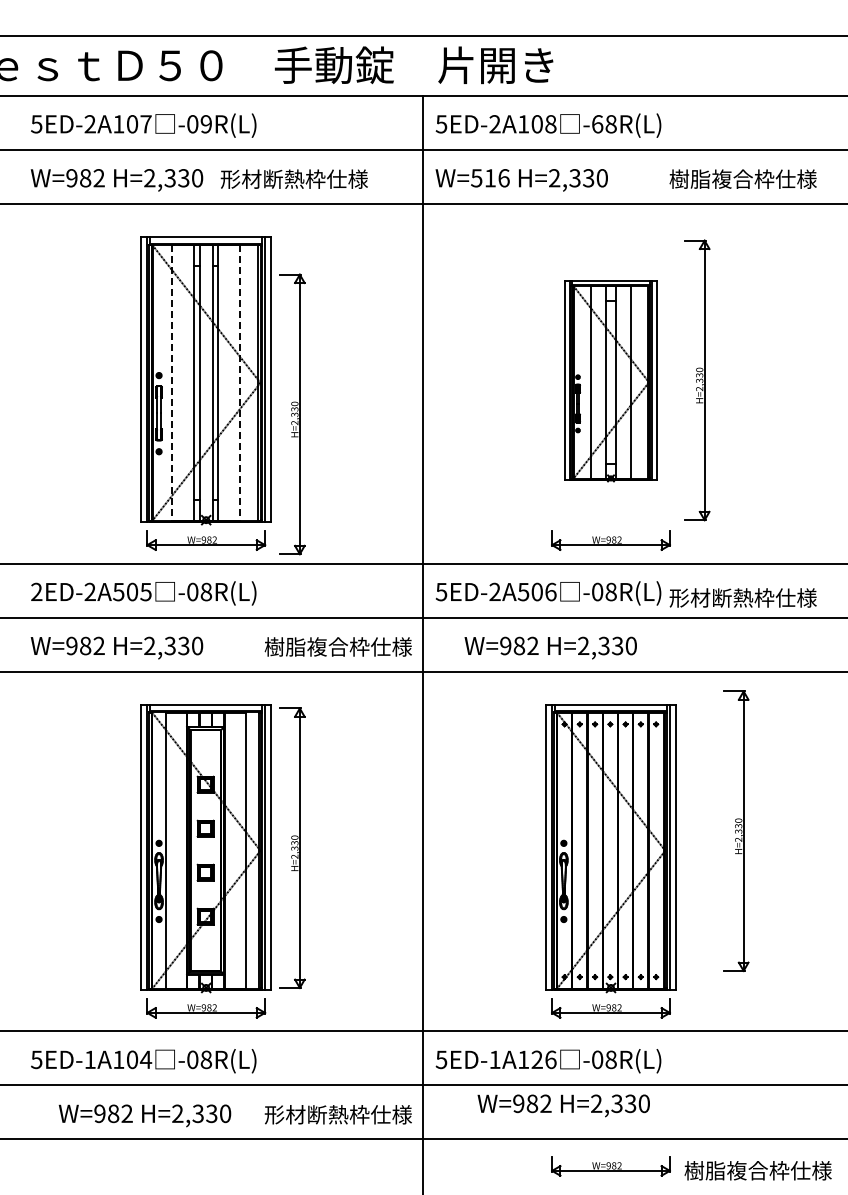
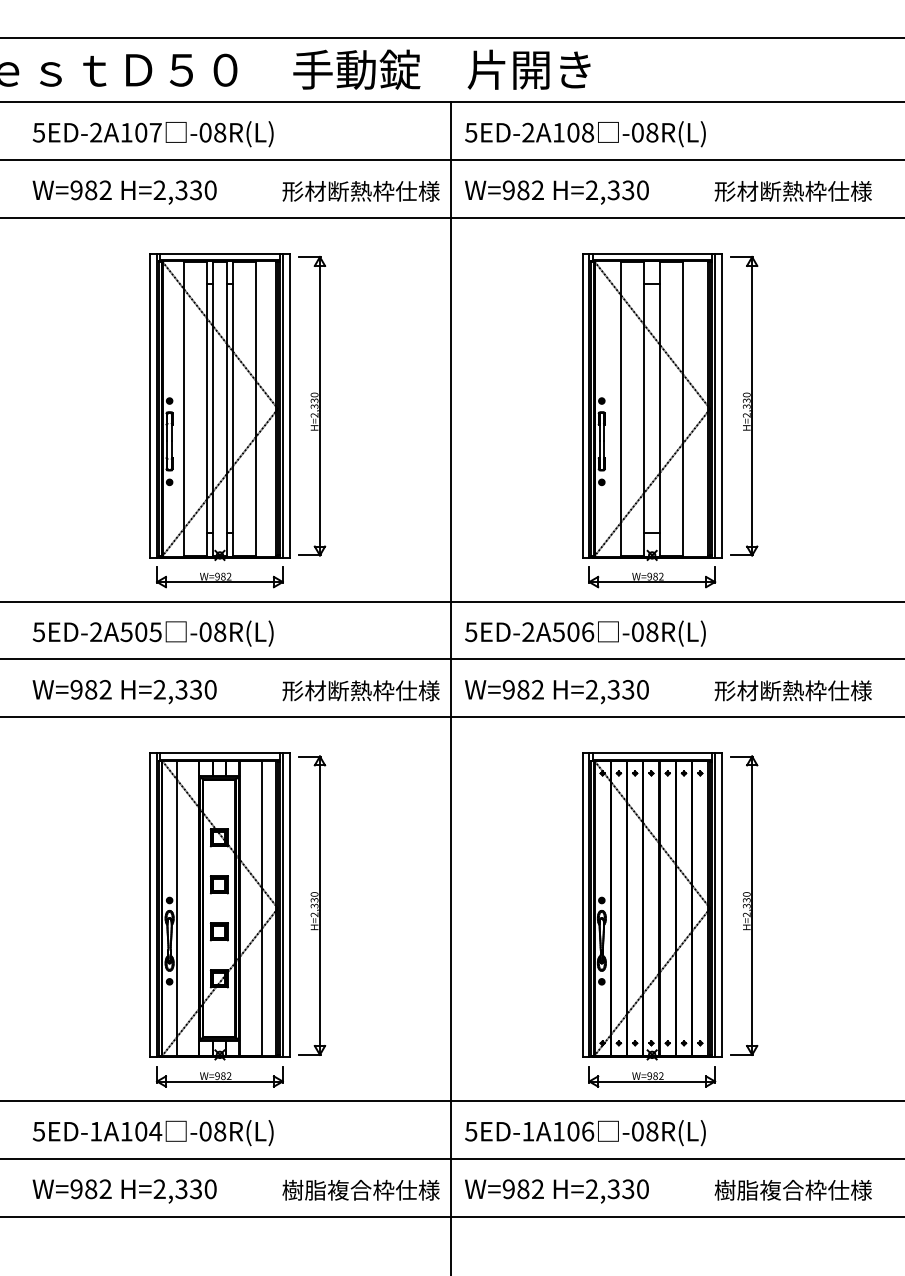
text: (206, 124) -> (220, 132), -09R(L) -> -08R(L)
text: (597, 124) -> (637, 132), -68R(L) -> -08R(L)
text: (293, 178) -> (360, 190), moved
text: (490, 178) -> (523, 190), W=516 -> W=982
text: (711, 178) -> (759, 190), 樹脂複合枠仕様 -> 形材断熱枠仕様
part: (610, 380) -> (651, 406), size x1.43
line: (172, 383) -> (183, 409), dashed -> solid
line: (239, 383) -> (255, 409), dashed -> solid
part: (292, 414) -> (312, 406), moved
text: (36, 591) -> (38, 631), 2ED-2A505 -> 5ED-2A505
text: (742, 597) -> (792, 690), moved
text: (306, 646) -> (327, 690), 樹脂複合枠仕様 -> 形材断熱枠仕様
text: (550, 647) -> (556, 691), moved
part: (736, 831) -> (744, 905), moved
text: (536, 1059) -> (572, 1131), 5ED-1A126 -> 5ED-1A106
text: (563, 1105) -> (556, 1191), moved
text: (306, 1114) -> (327, 1190), 形材断熱枠仕様 -> 樹脂複合枠仕様
text: (144, 1115) -> (124, 1191), moved
part: (610, 1166) -> (651, 1245), removed
text: (757, 1170) -> (792, 1190), moved

